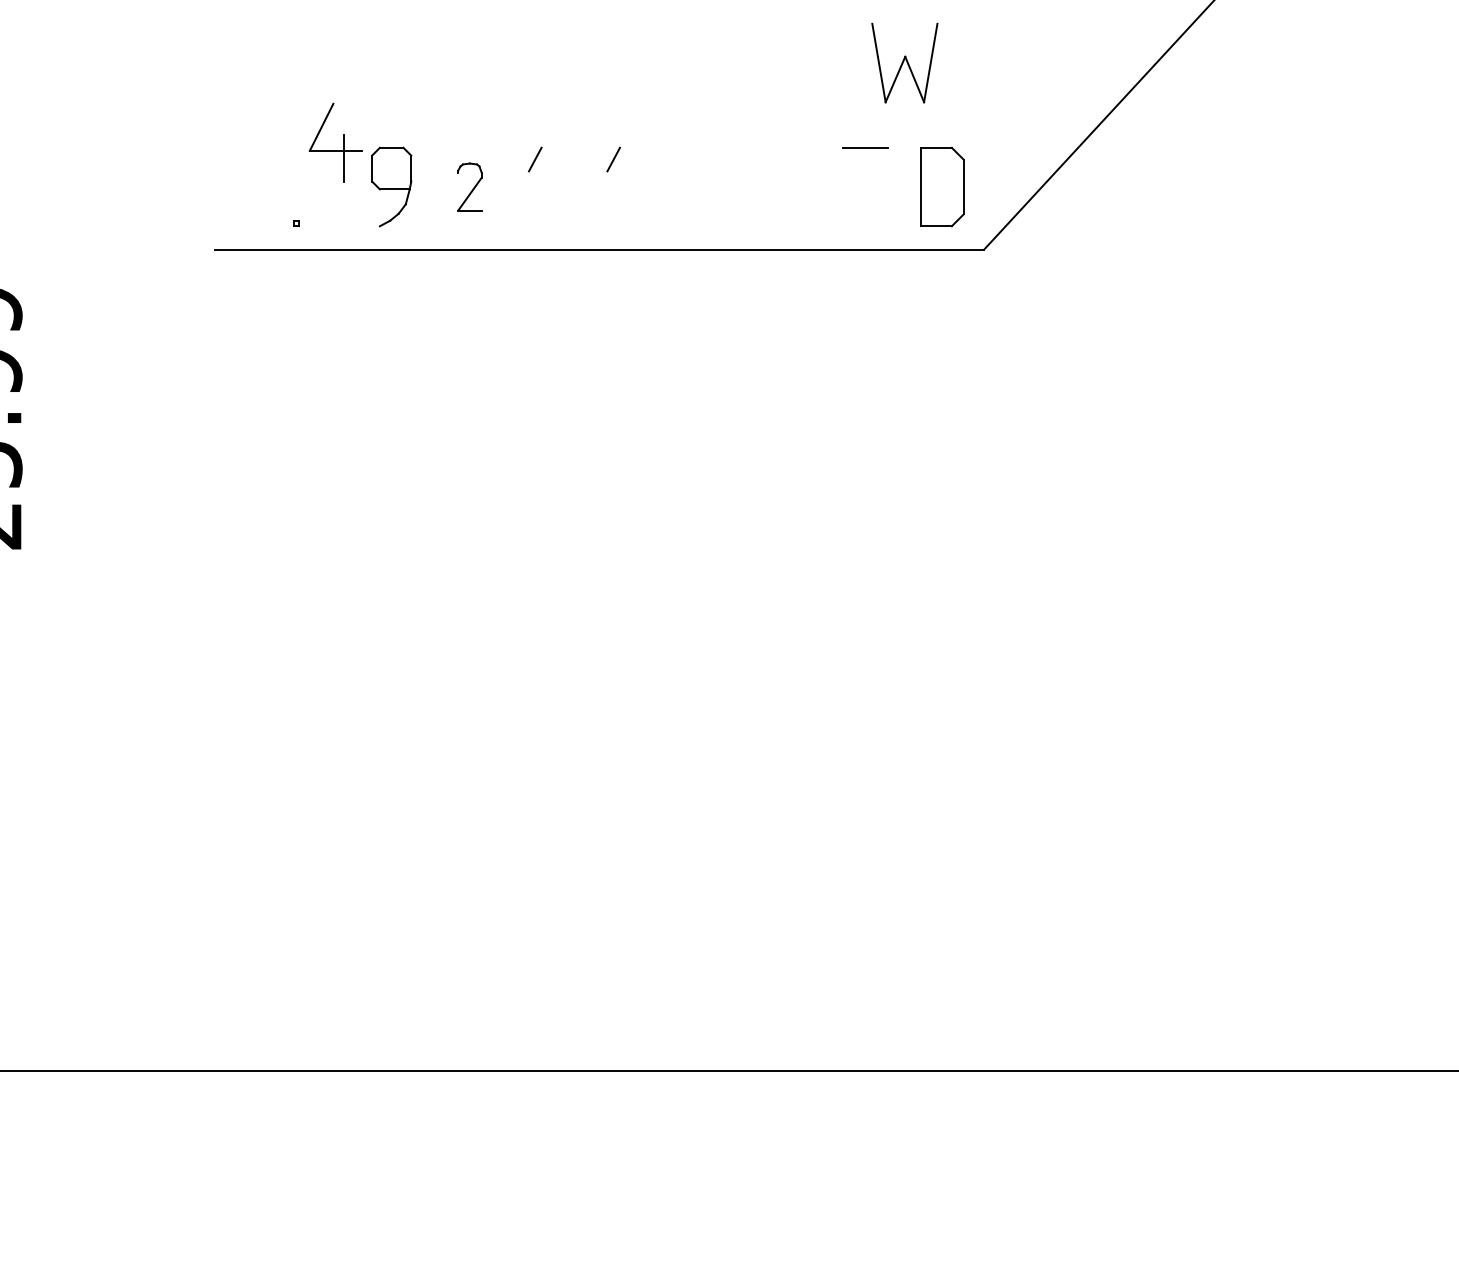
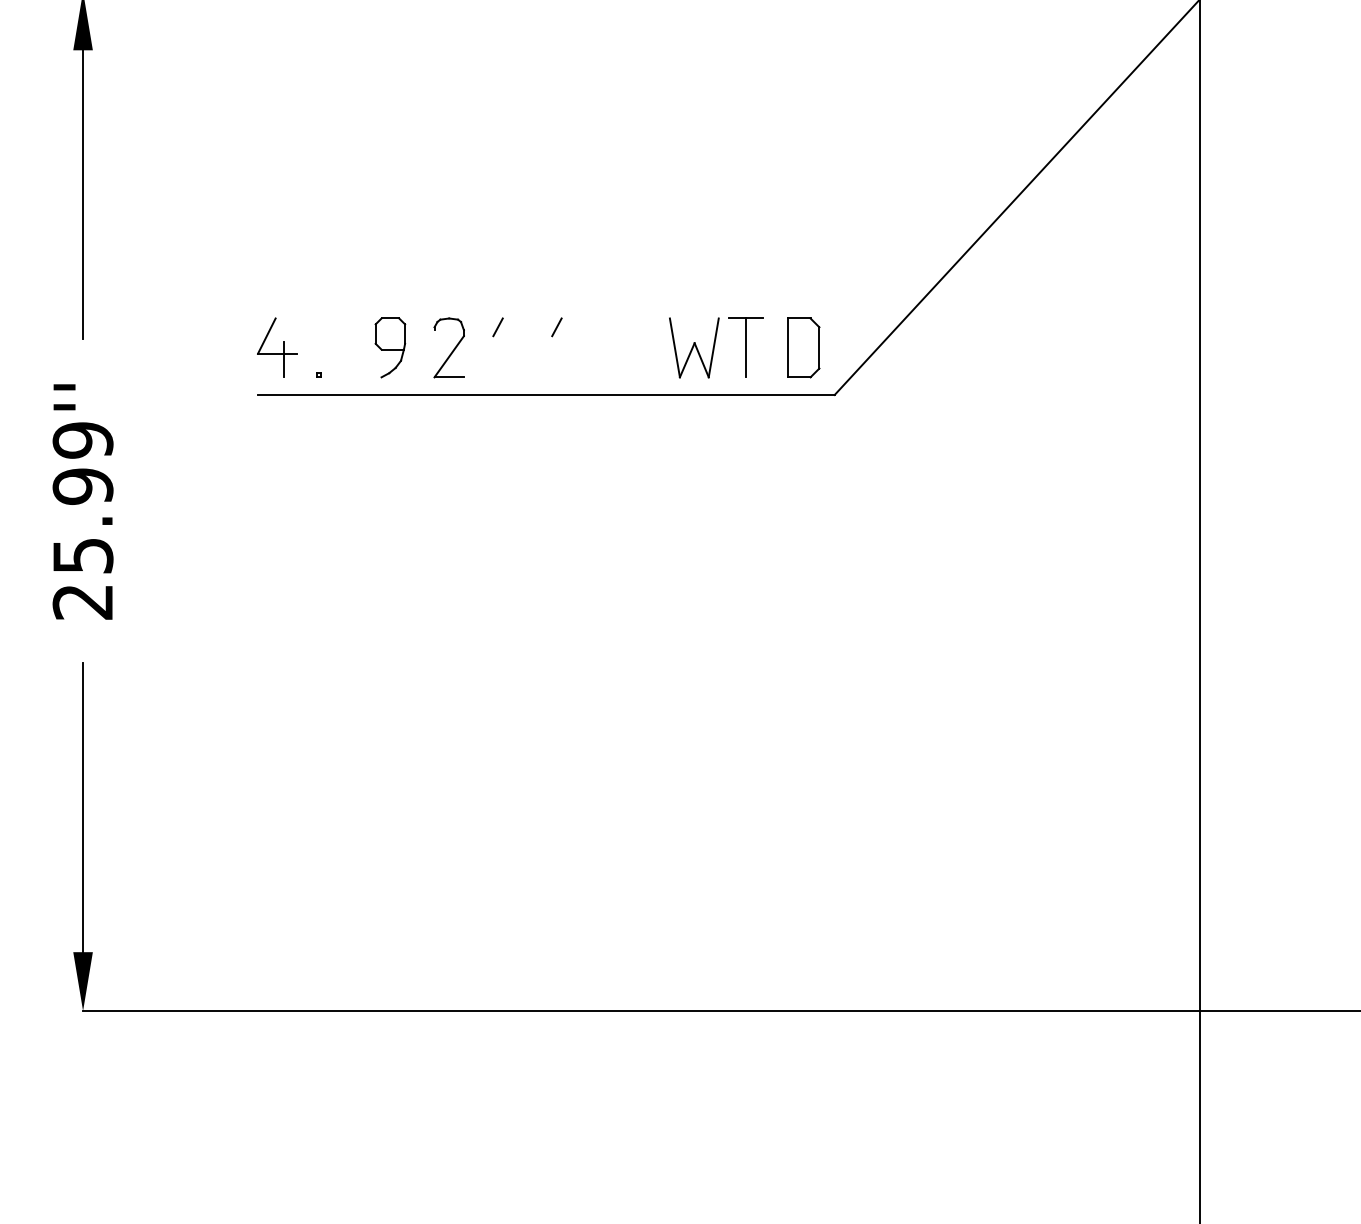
part: (905, 62) -> (694, 347), moved
part: (335, 142) -> (277, 347), moved
part: (469, 186) -> (448, 347), size x1.67
line: (865, 186) -> (745, 347), added

